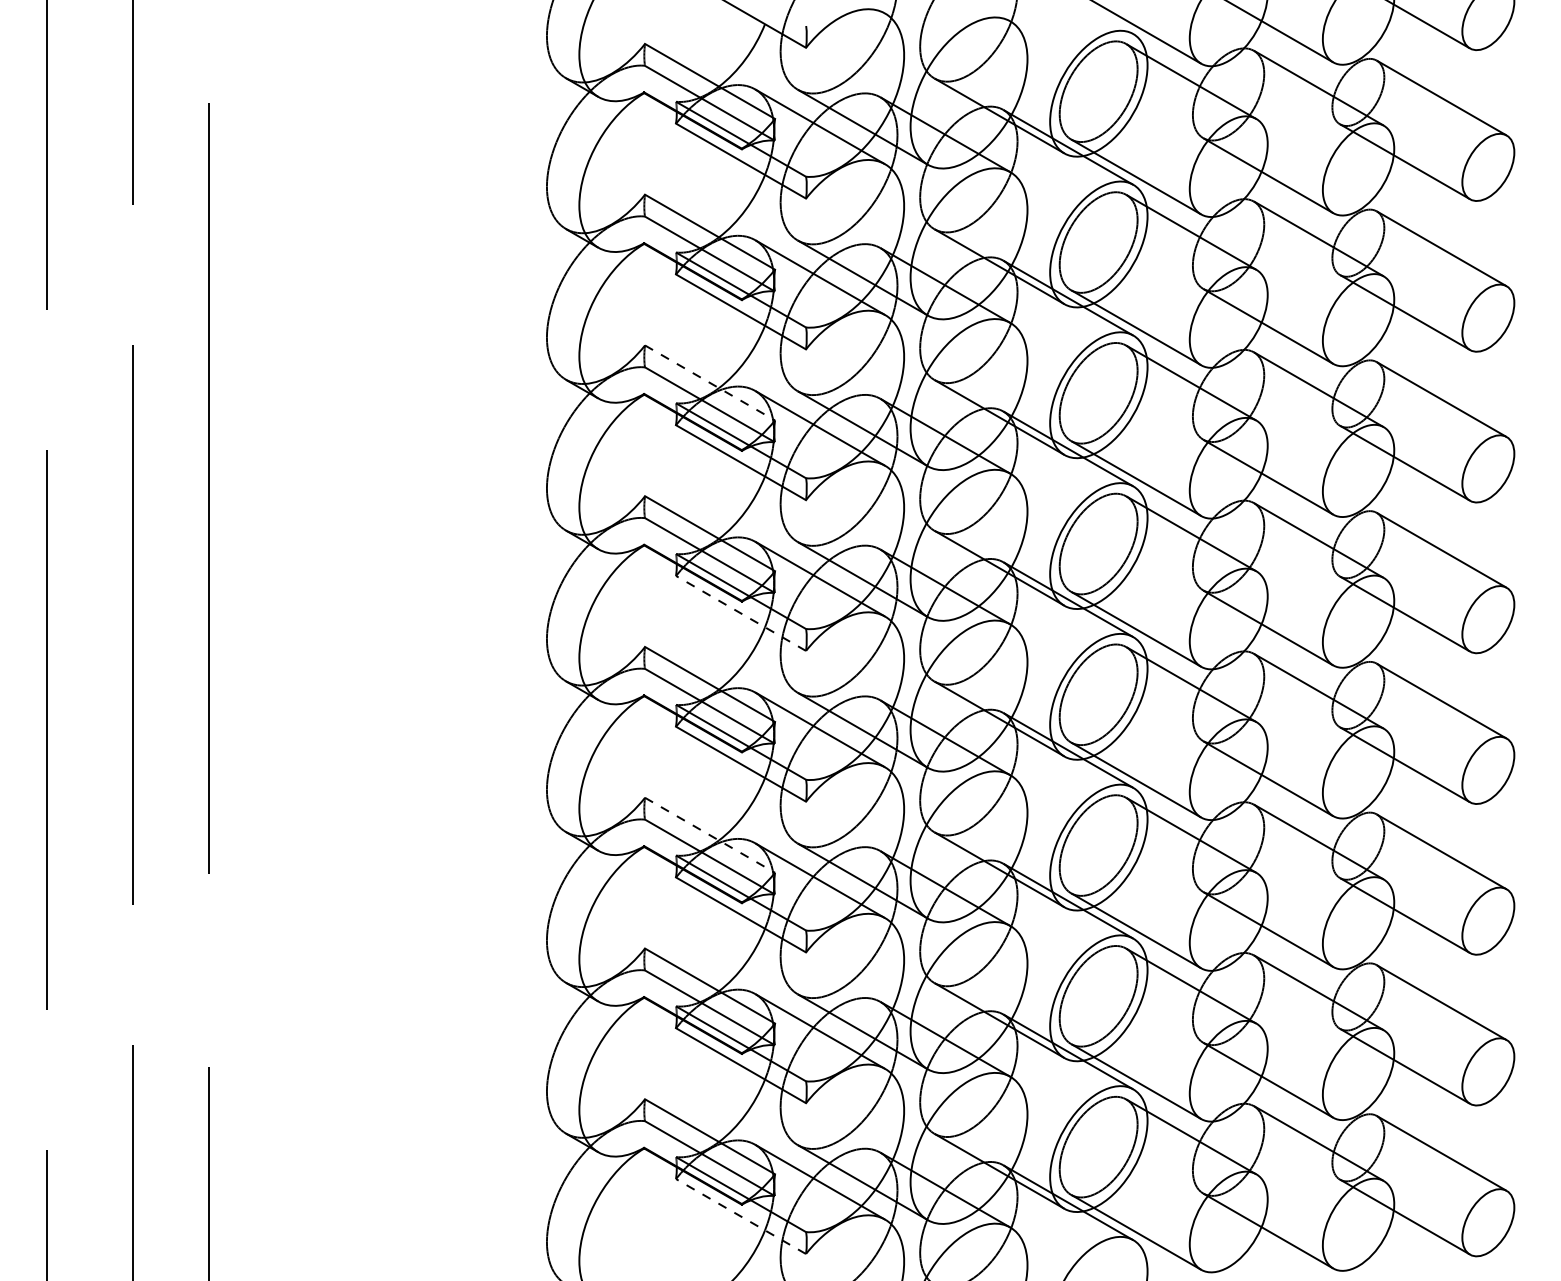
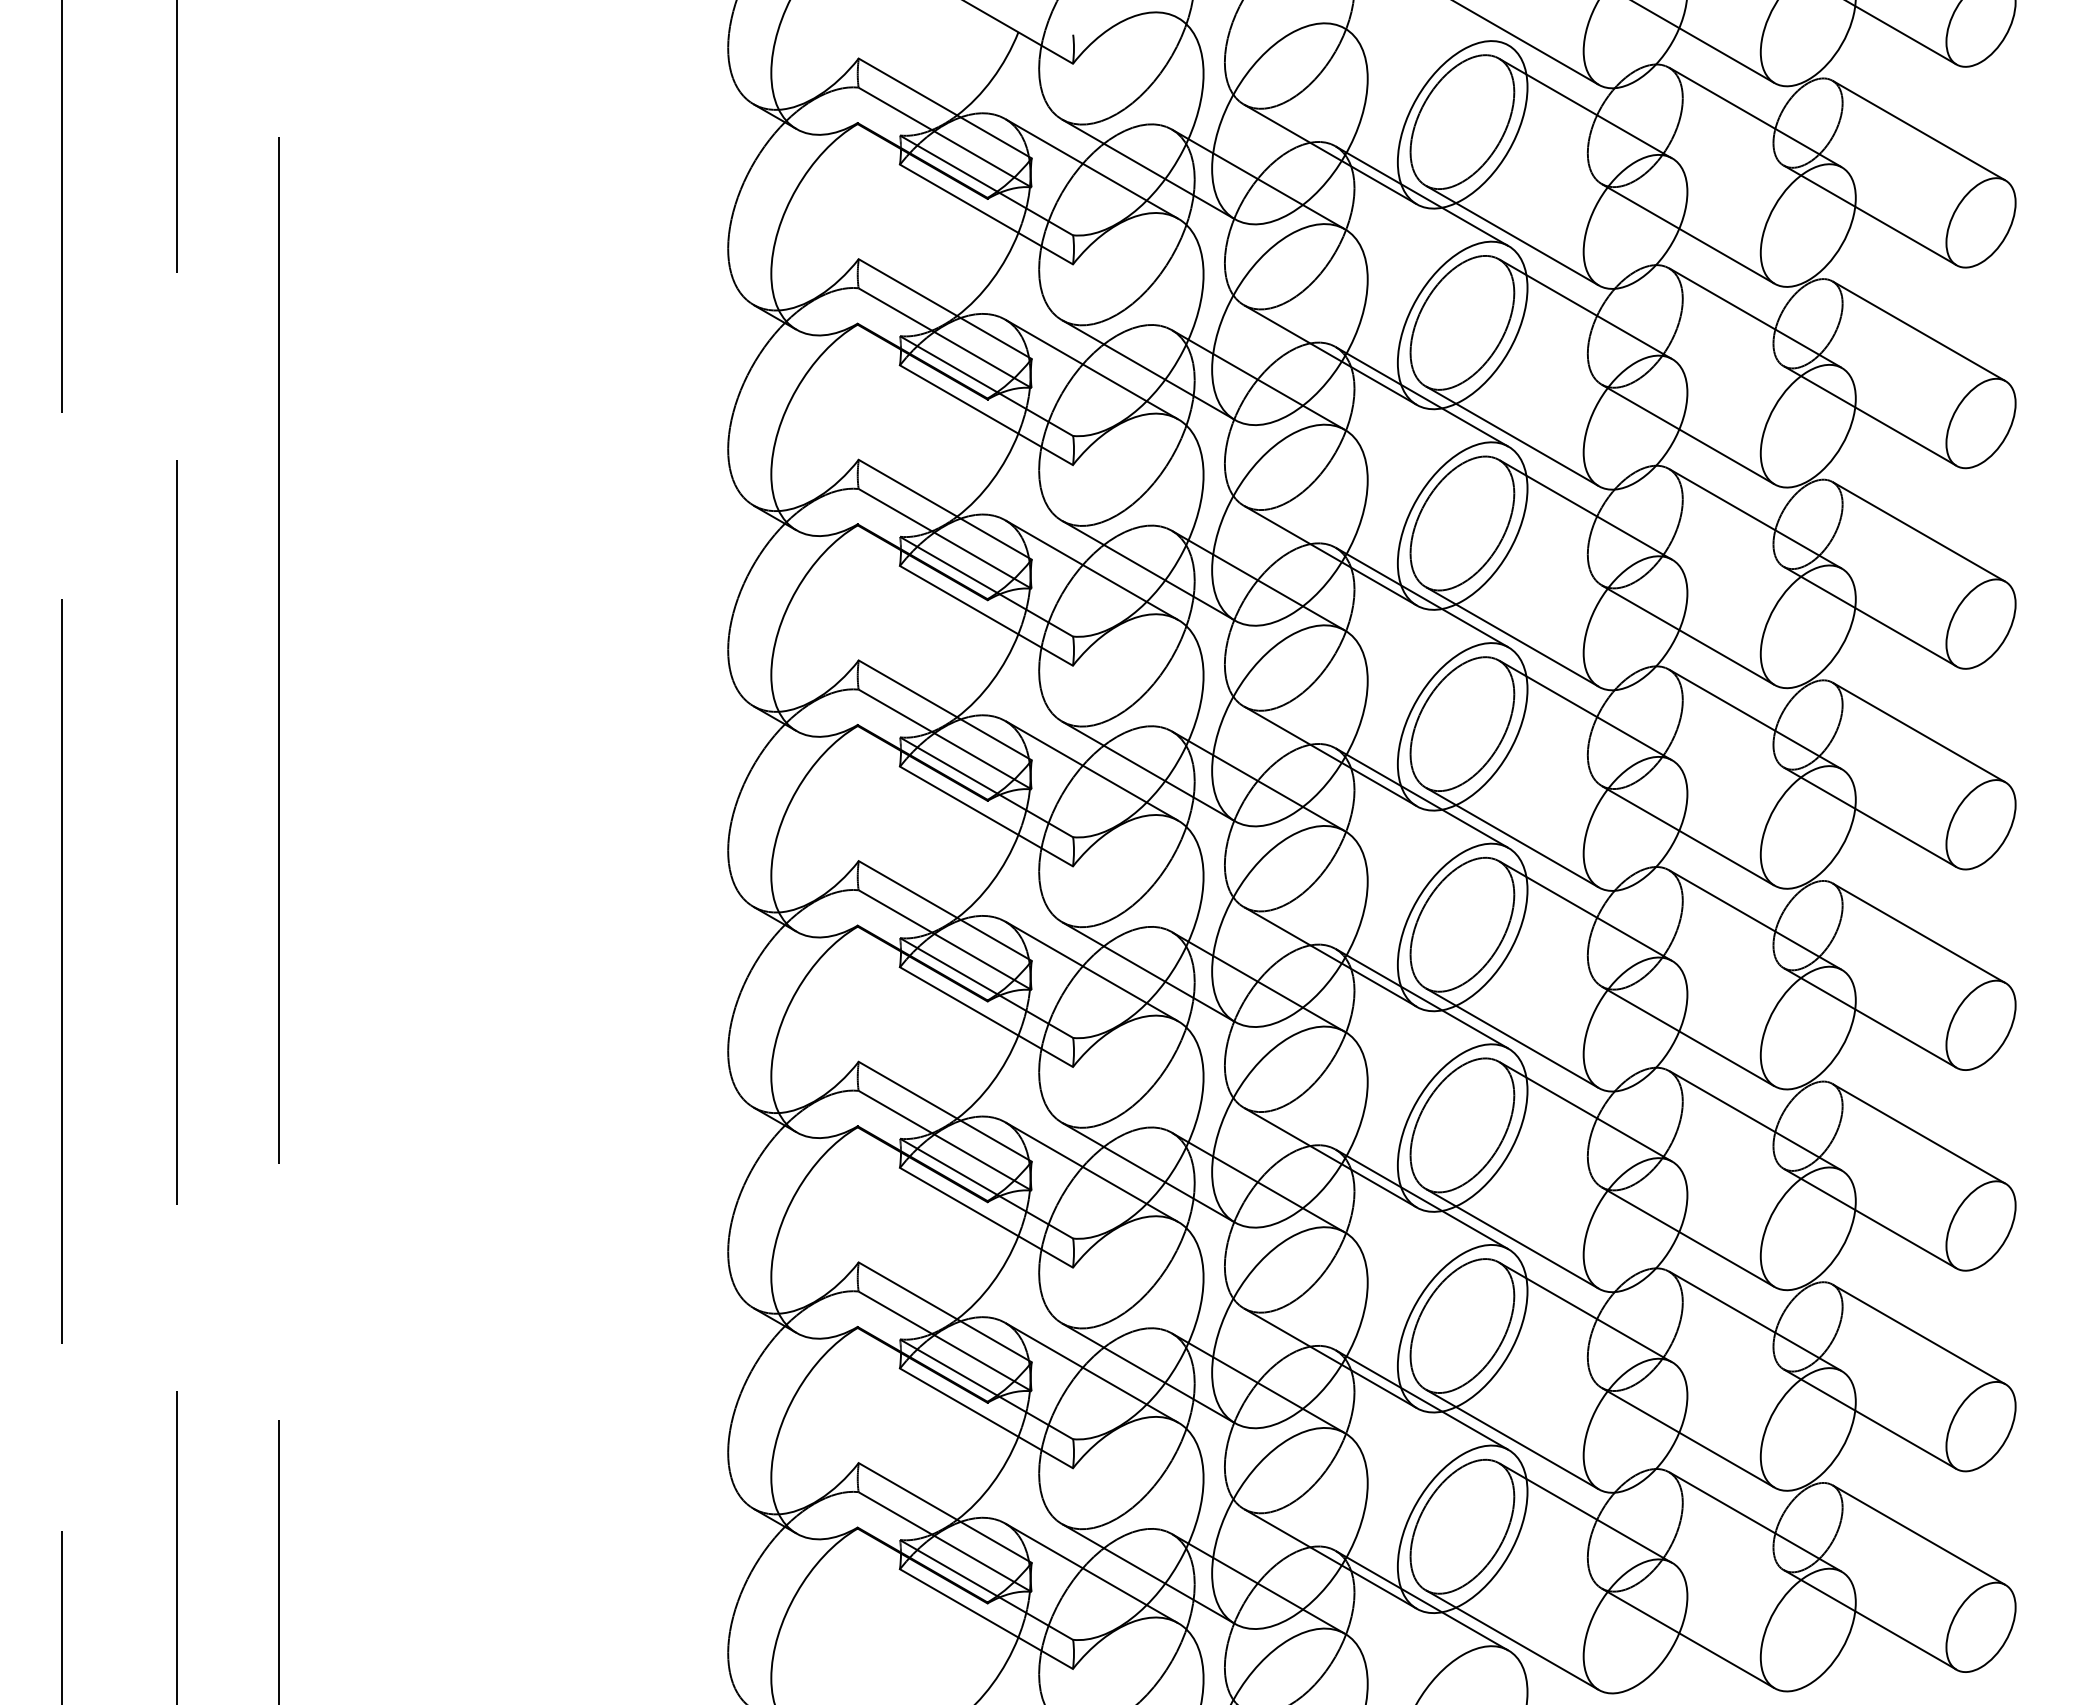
line: (710, 382) -> (945, 509), dashed -> solid
line: (741, 613) -> (986, 816), dashed -> solid
line: (710, 835) -> (945, 1111), dashed -> solid
line: (741, 1216) -> (986, 1619), dashed -> solid

